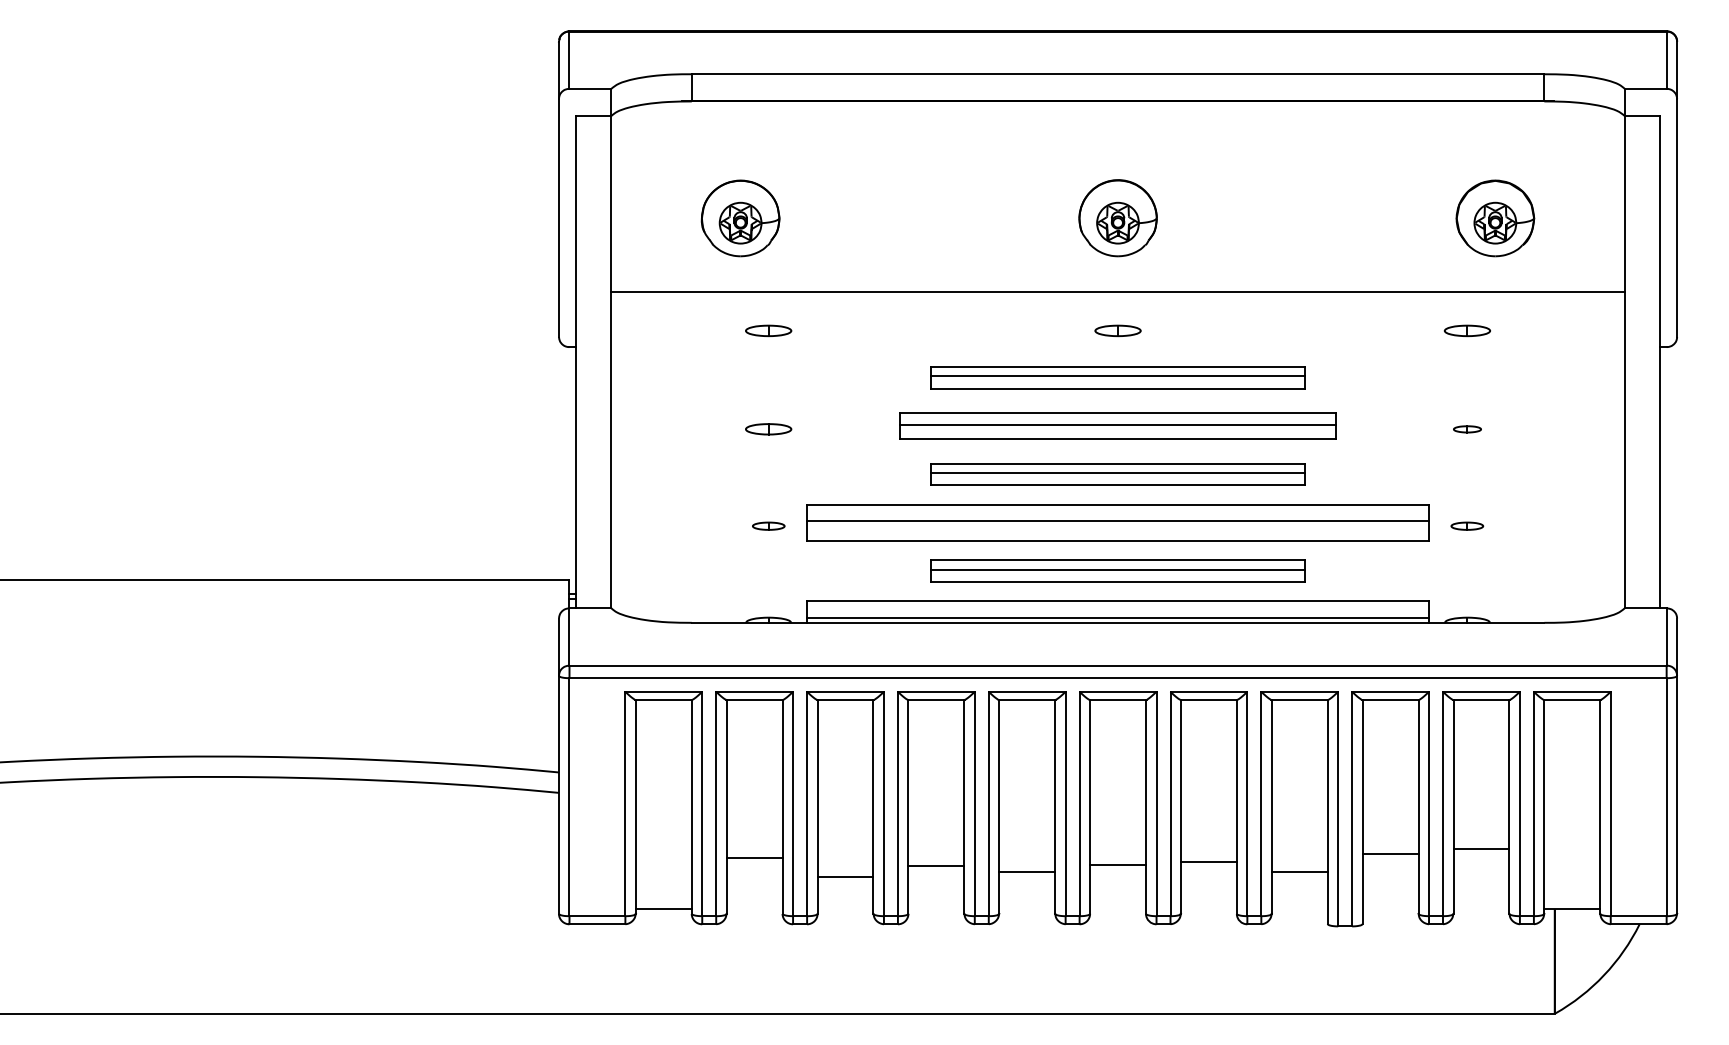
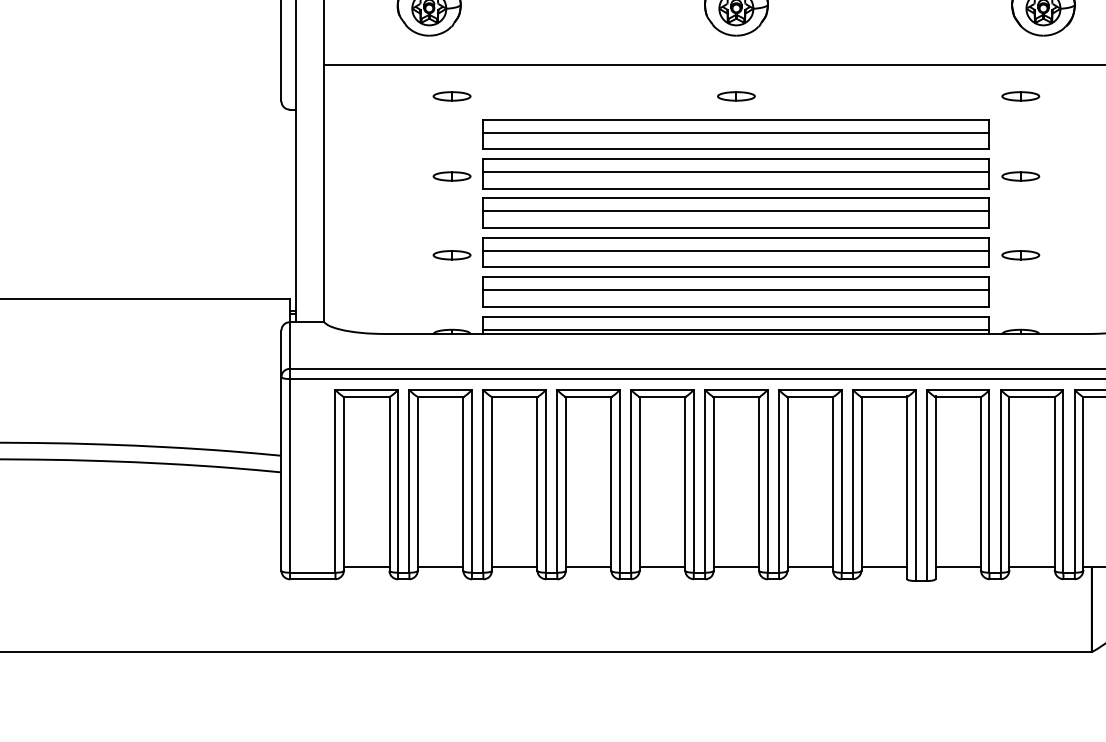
part: (1117, 377) -> (735, 134), size x1.67
part: (1117, 425) -> (735, 173), size x1.43
part: (1467, 429) -> (1020, 176), size x1.67
part: (1117, 474) -> (735, 213), size x1.67
part: (768, 526) -> (451, 255), size x1.43
part: (1466, 526) -> (1019, 255), size x1.43
part: (1117, 570) -> (735, 291), size x1.67
line: (1481, 849) -> (1032, 567), moved
line: (1390, 854) -> (958, 567), moved
line: (754, 858) -> (440, 567), moved
line: (1208, 862) -> (810, 567), moved
line: (1118, 865) -> (736, 567), moved
line: (936, 866) -> (588, 567), moved
line: (1027, 872) -> (662, 567), moved
line: (1299, 872) -> (884, 567), moved
line: (845, 877) -> (514, 567), moved

